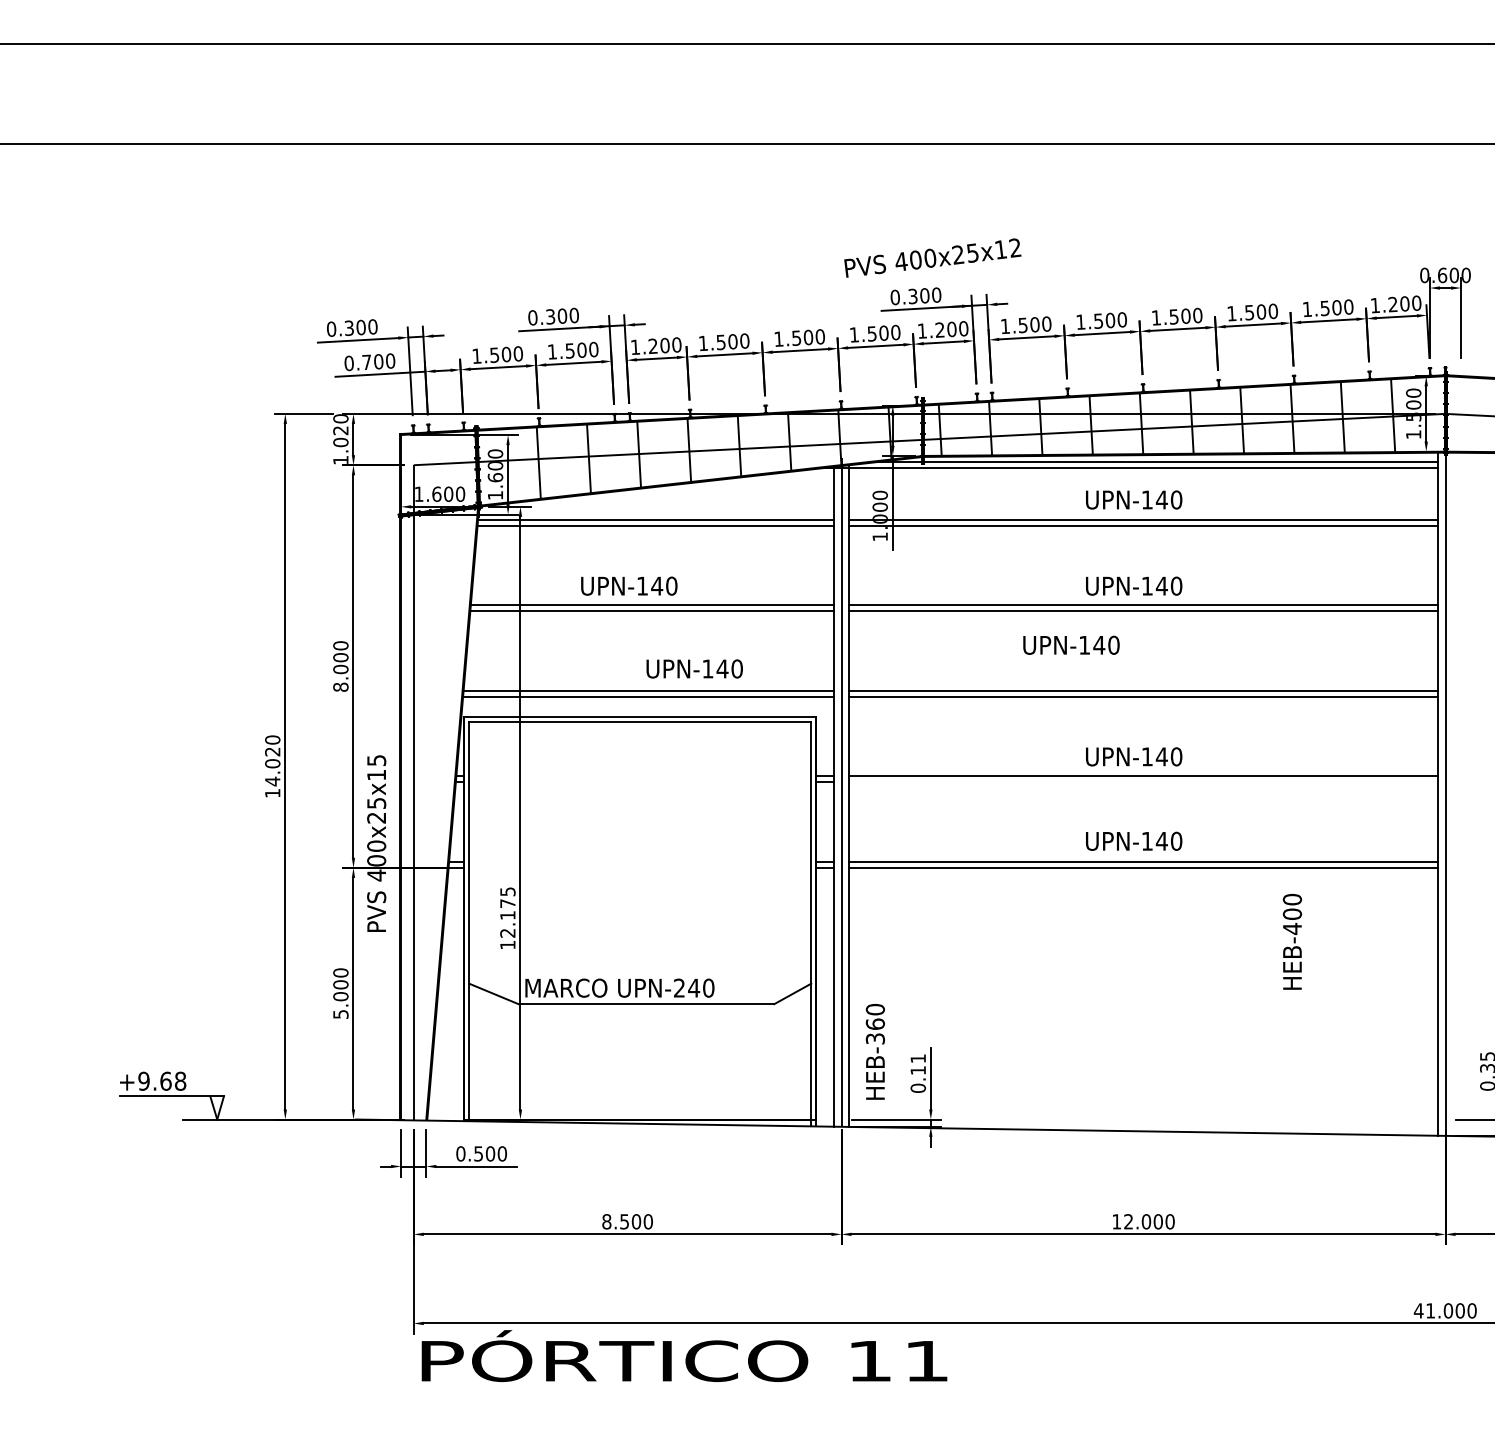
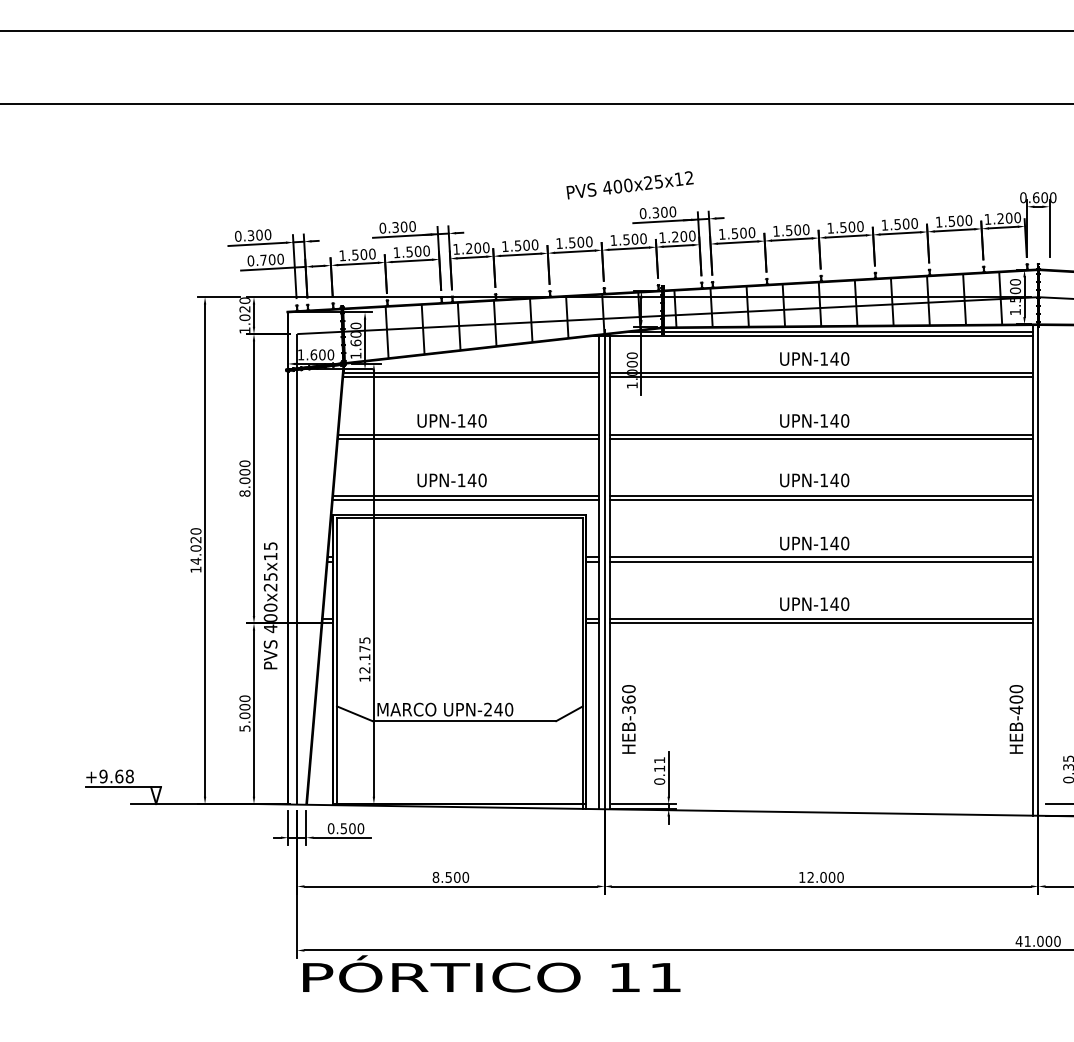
text: (931, 258) -> (629, 185), moved
text: (1071, 645) -> (814, 480), moved
text: (693, 669) -> (451, 480), moved
line: (1142, 781) -> (820, 561), added
text: (1292, 942) -> (1016, 719), moved
text: (874, 1051) -> (628, 719), moved

